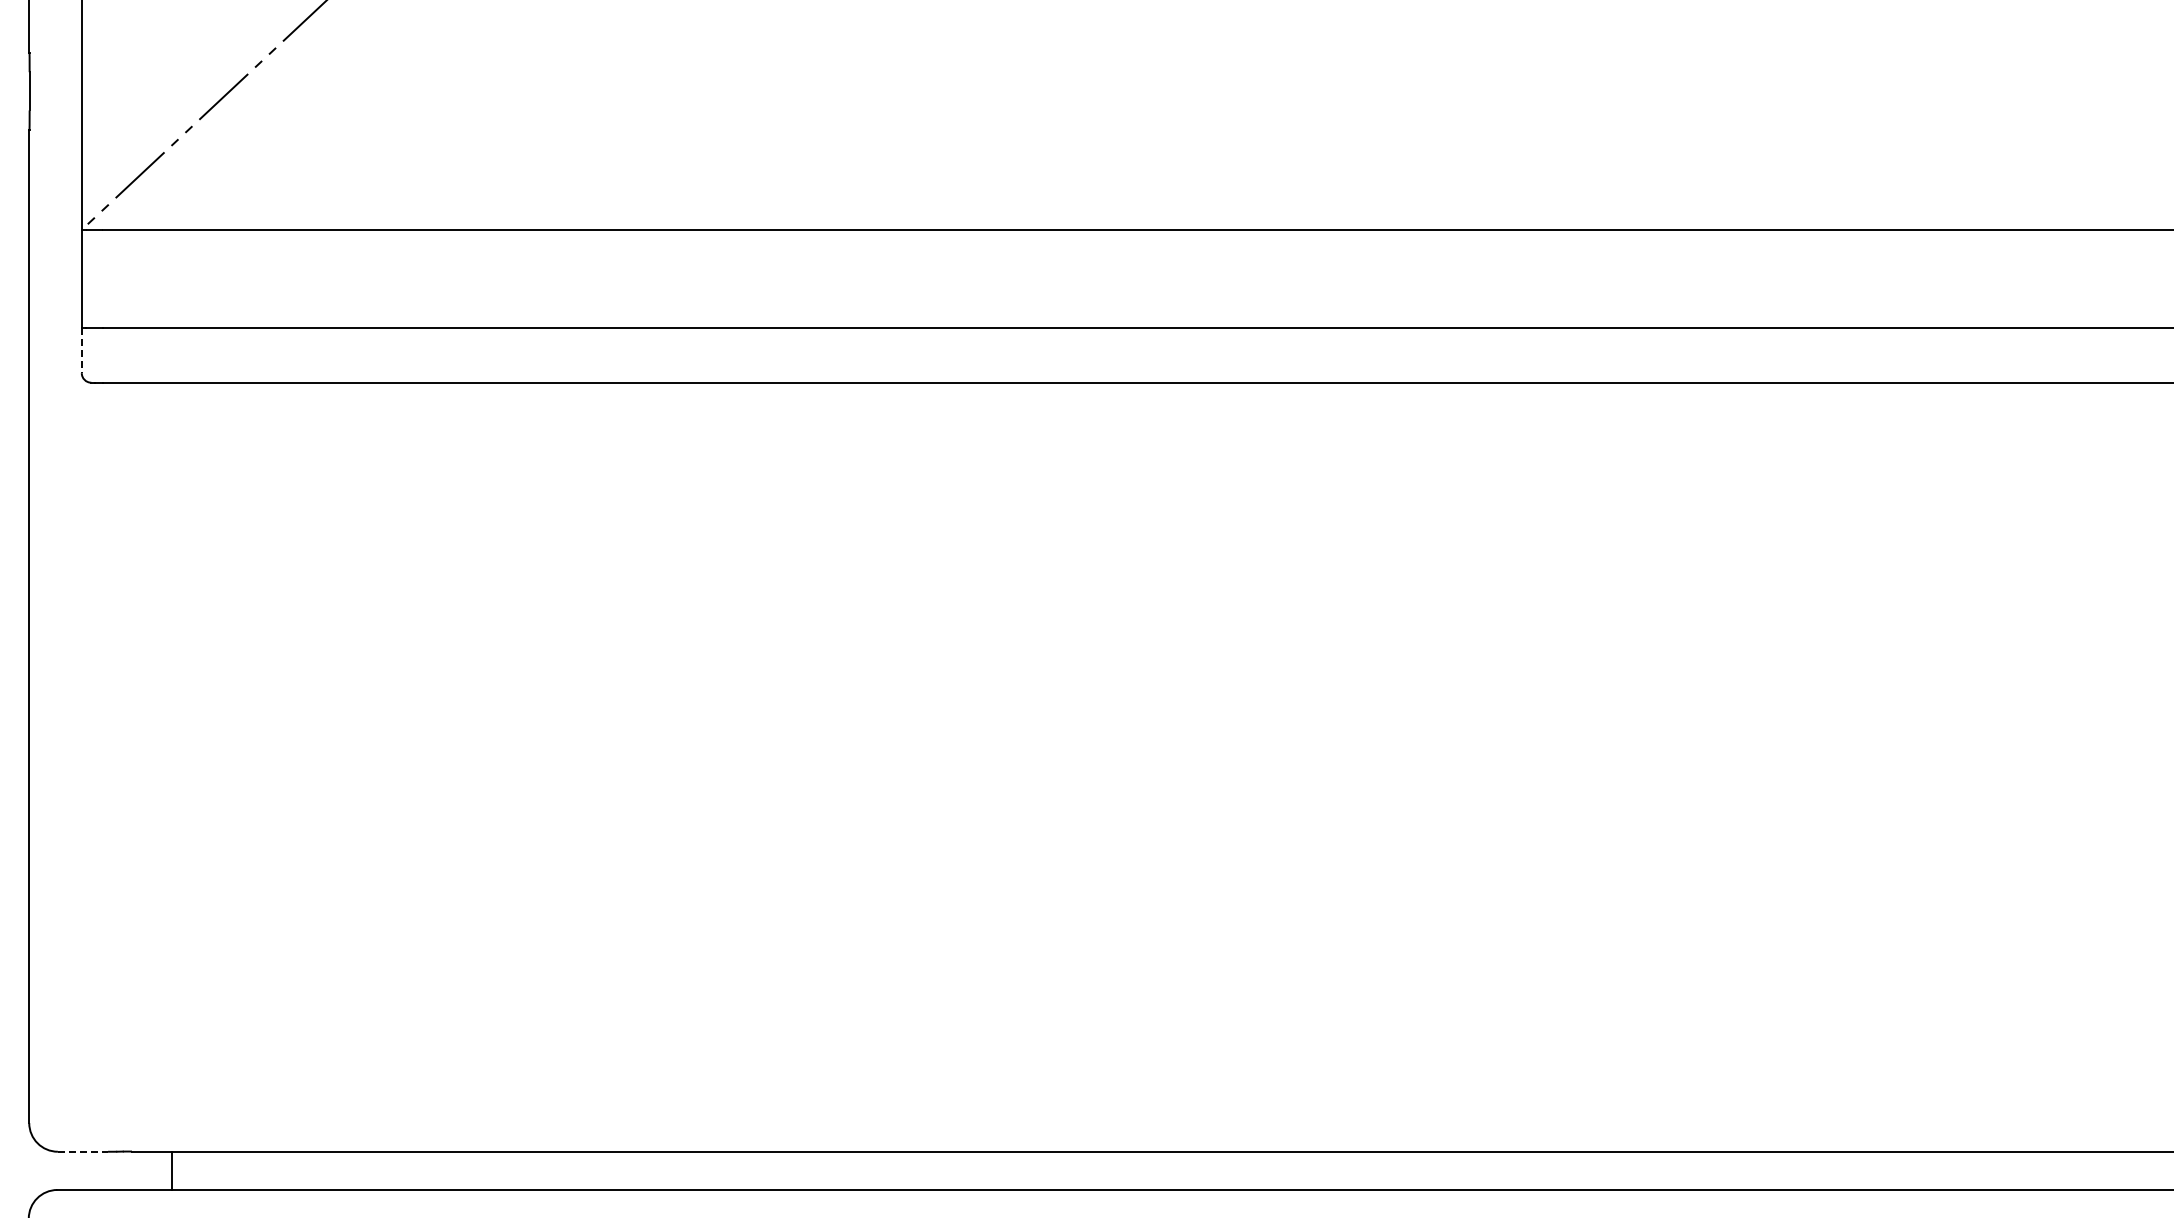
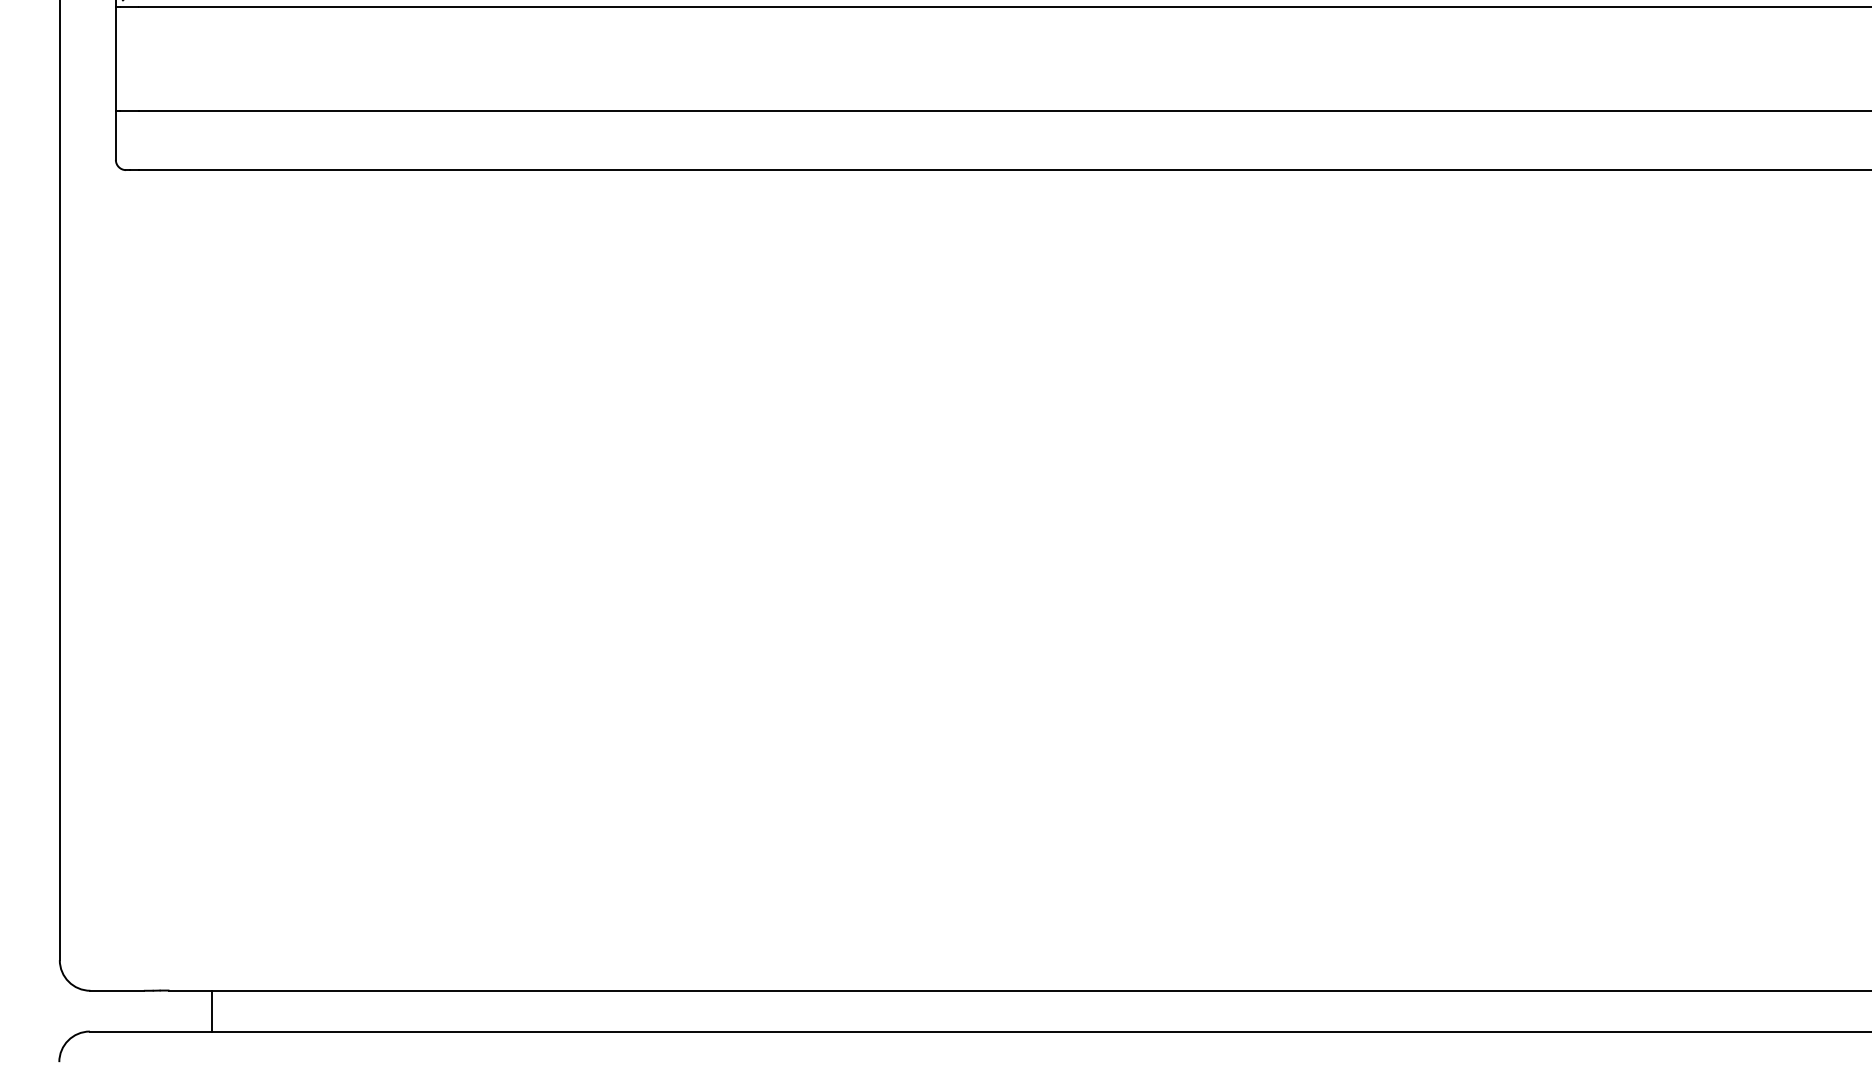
line: (81, 350) -> (115, 135), dashed -> solid
line: (83, 1151) -> (117, 990), dashed -> solid

